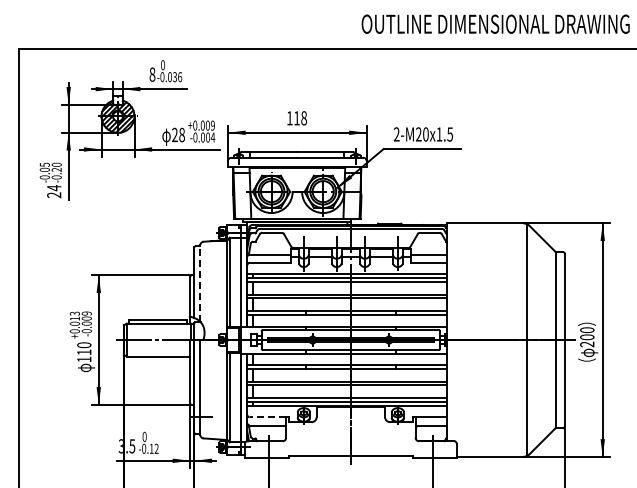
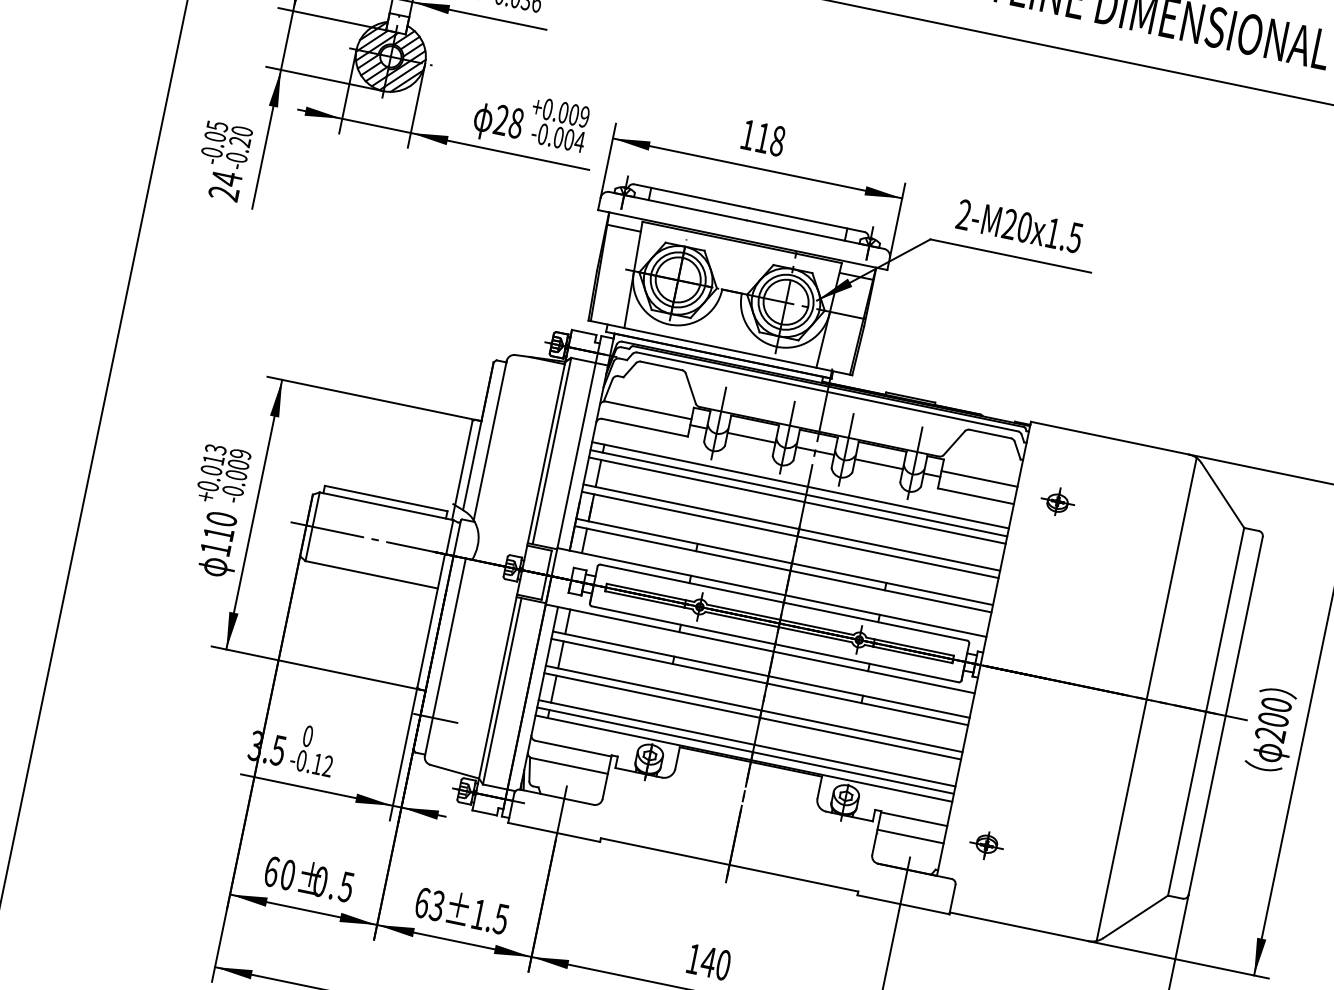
part: (467, 257) -> (1058, 501), added
line: (200, 283) -> (490, 440), dashed -> solid
line: (267, 417) -> (572, 748), dashed -> solid
part: (467, 422) -> (987, 845), added

